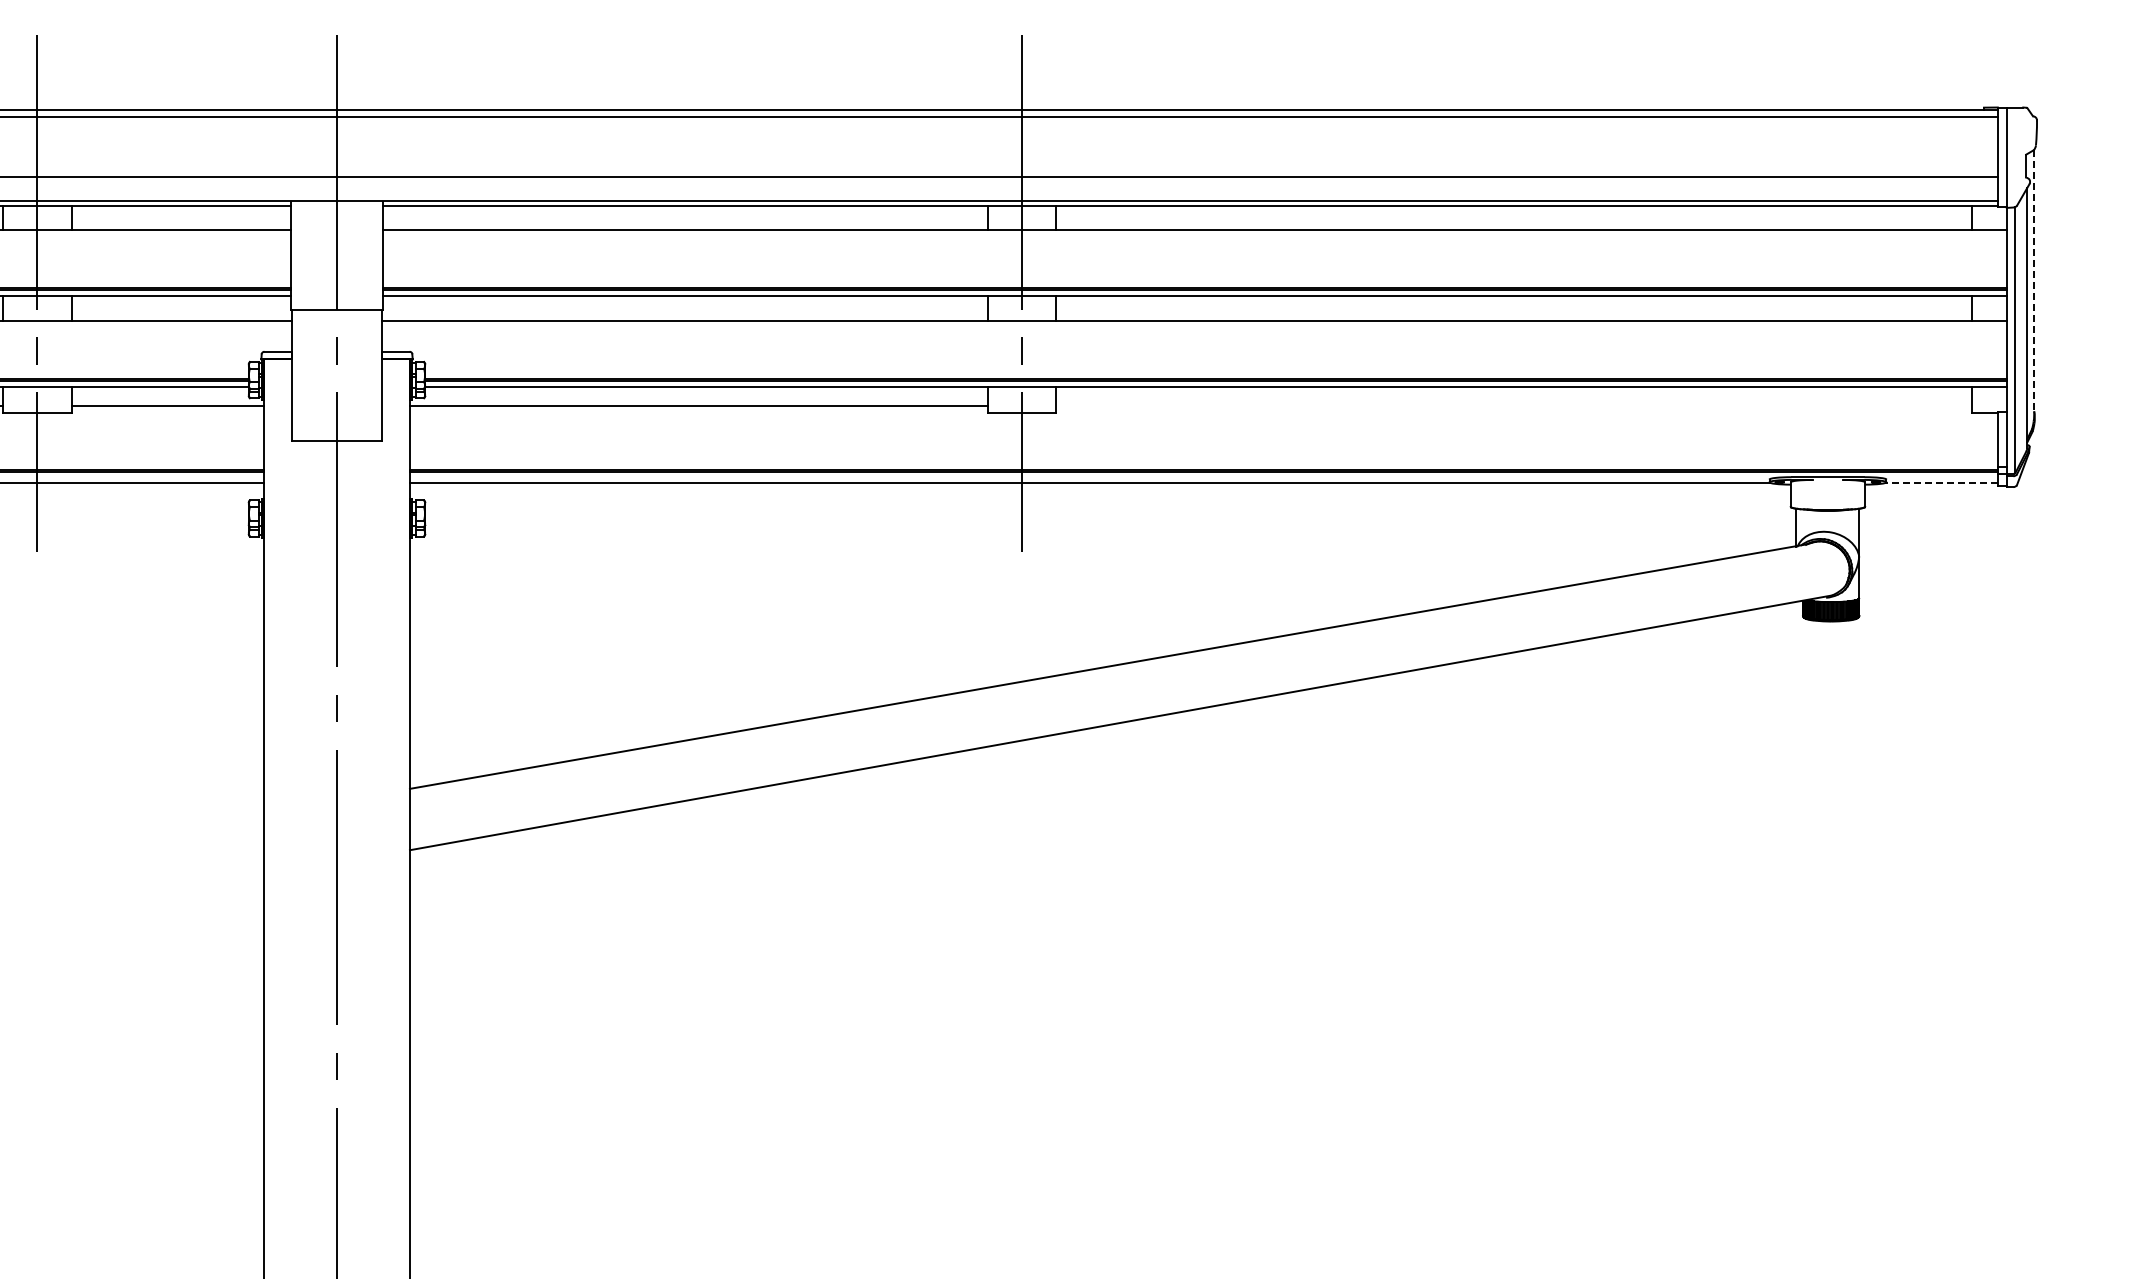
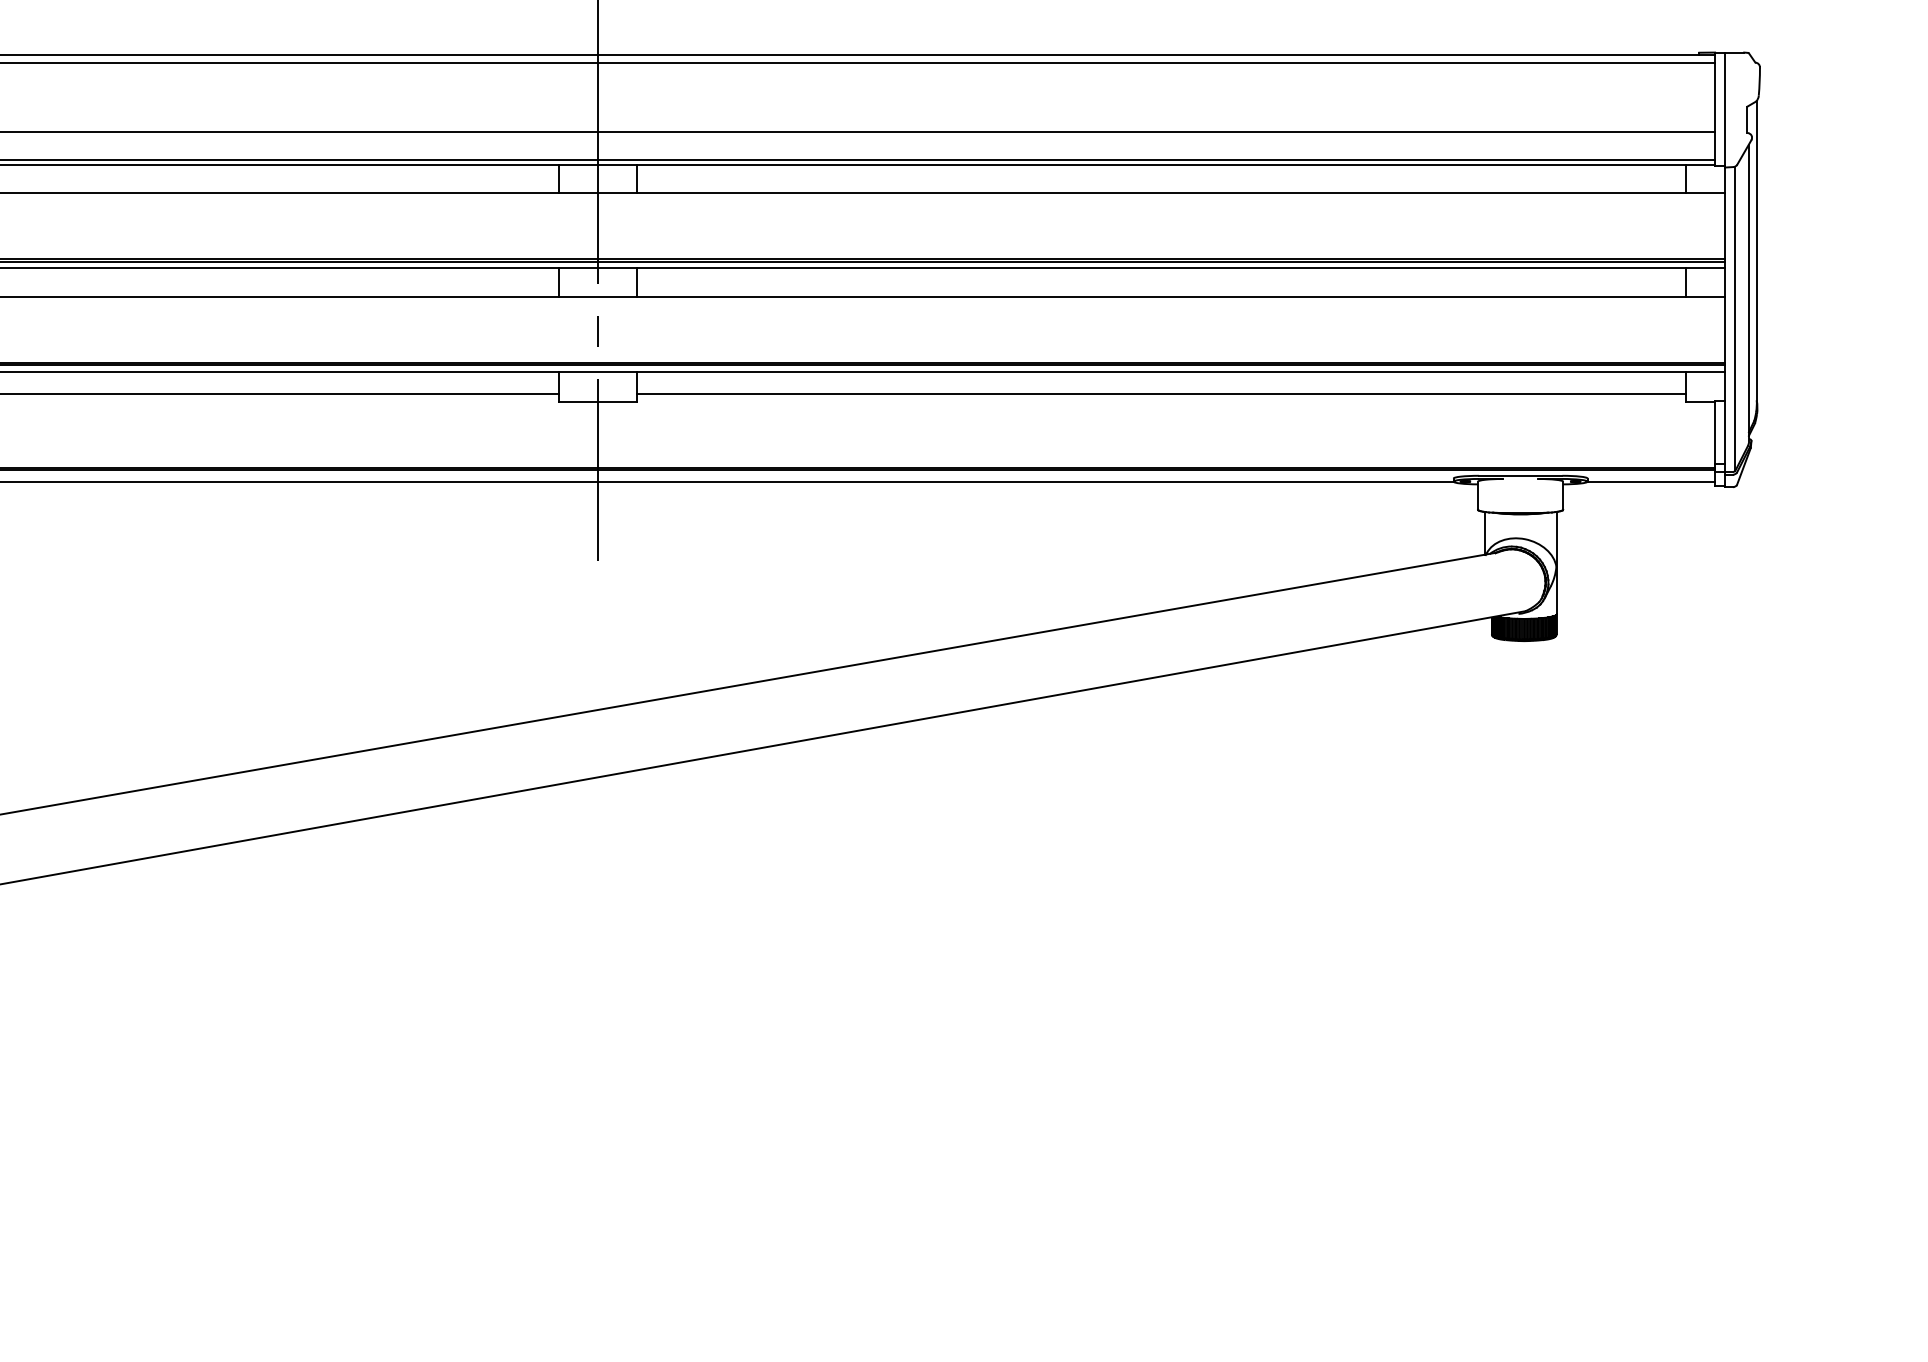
line: (2034, 280) -> (1757, 250), dashed -> solid
line: (1514, 405) -> (1161, 393), added
line: (1941, 482) -> (1650, 481), dashed -> solid

